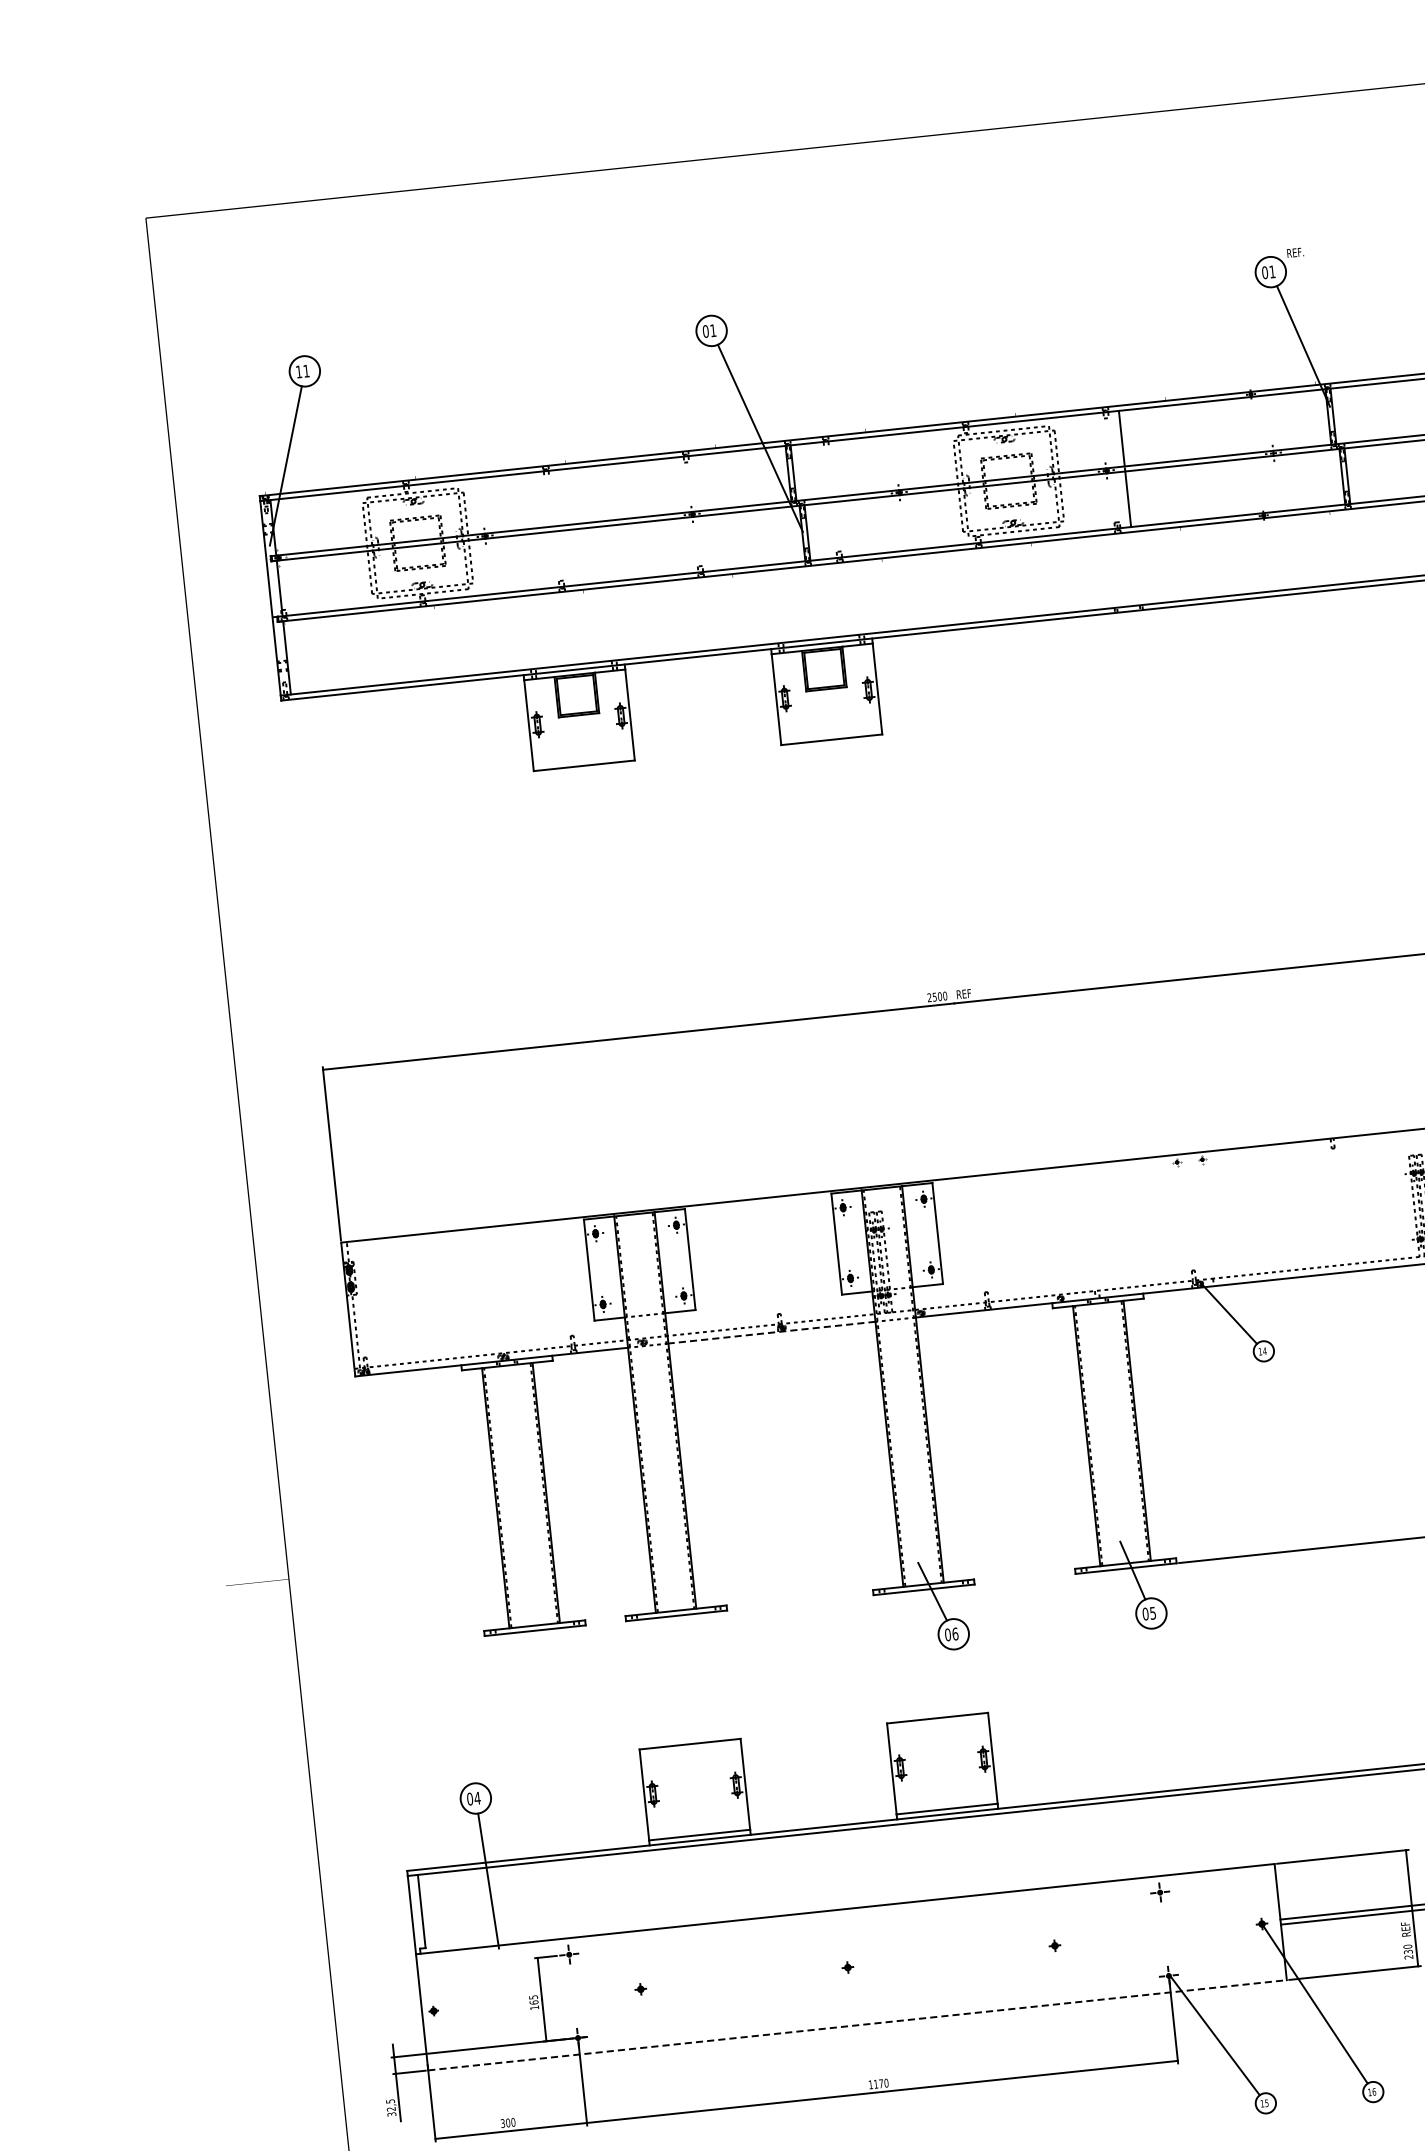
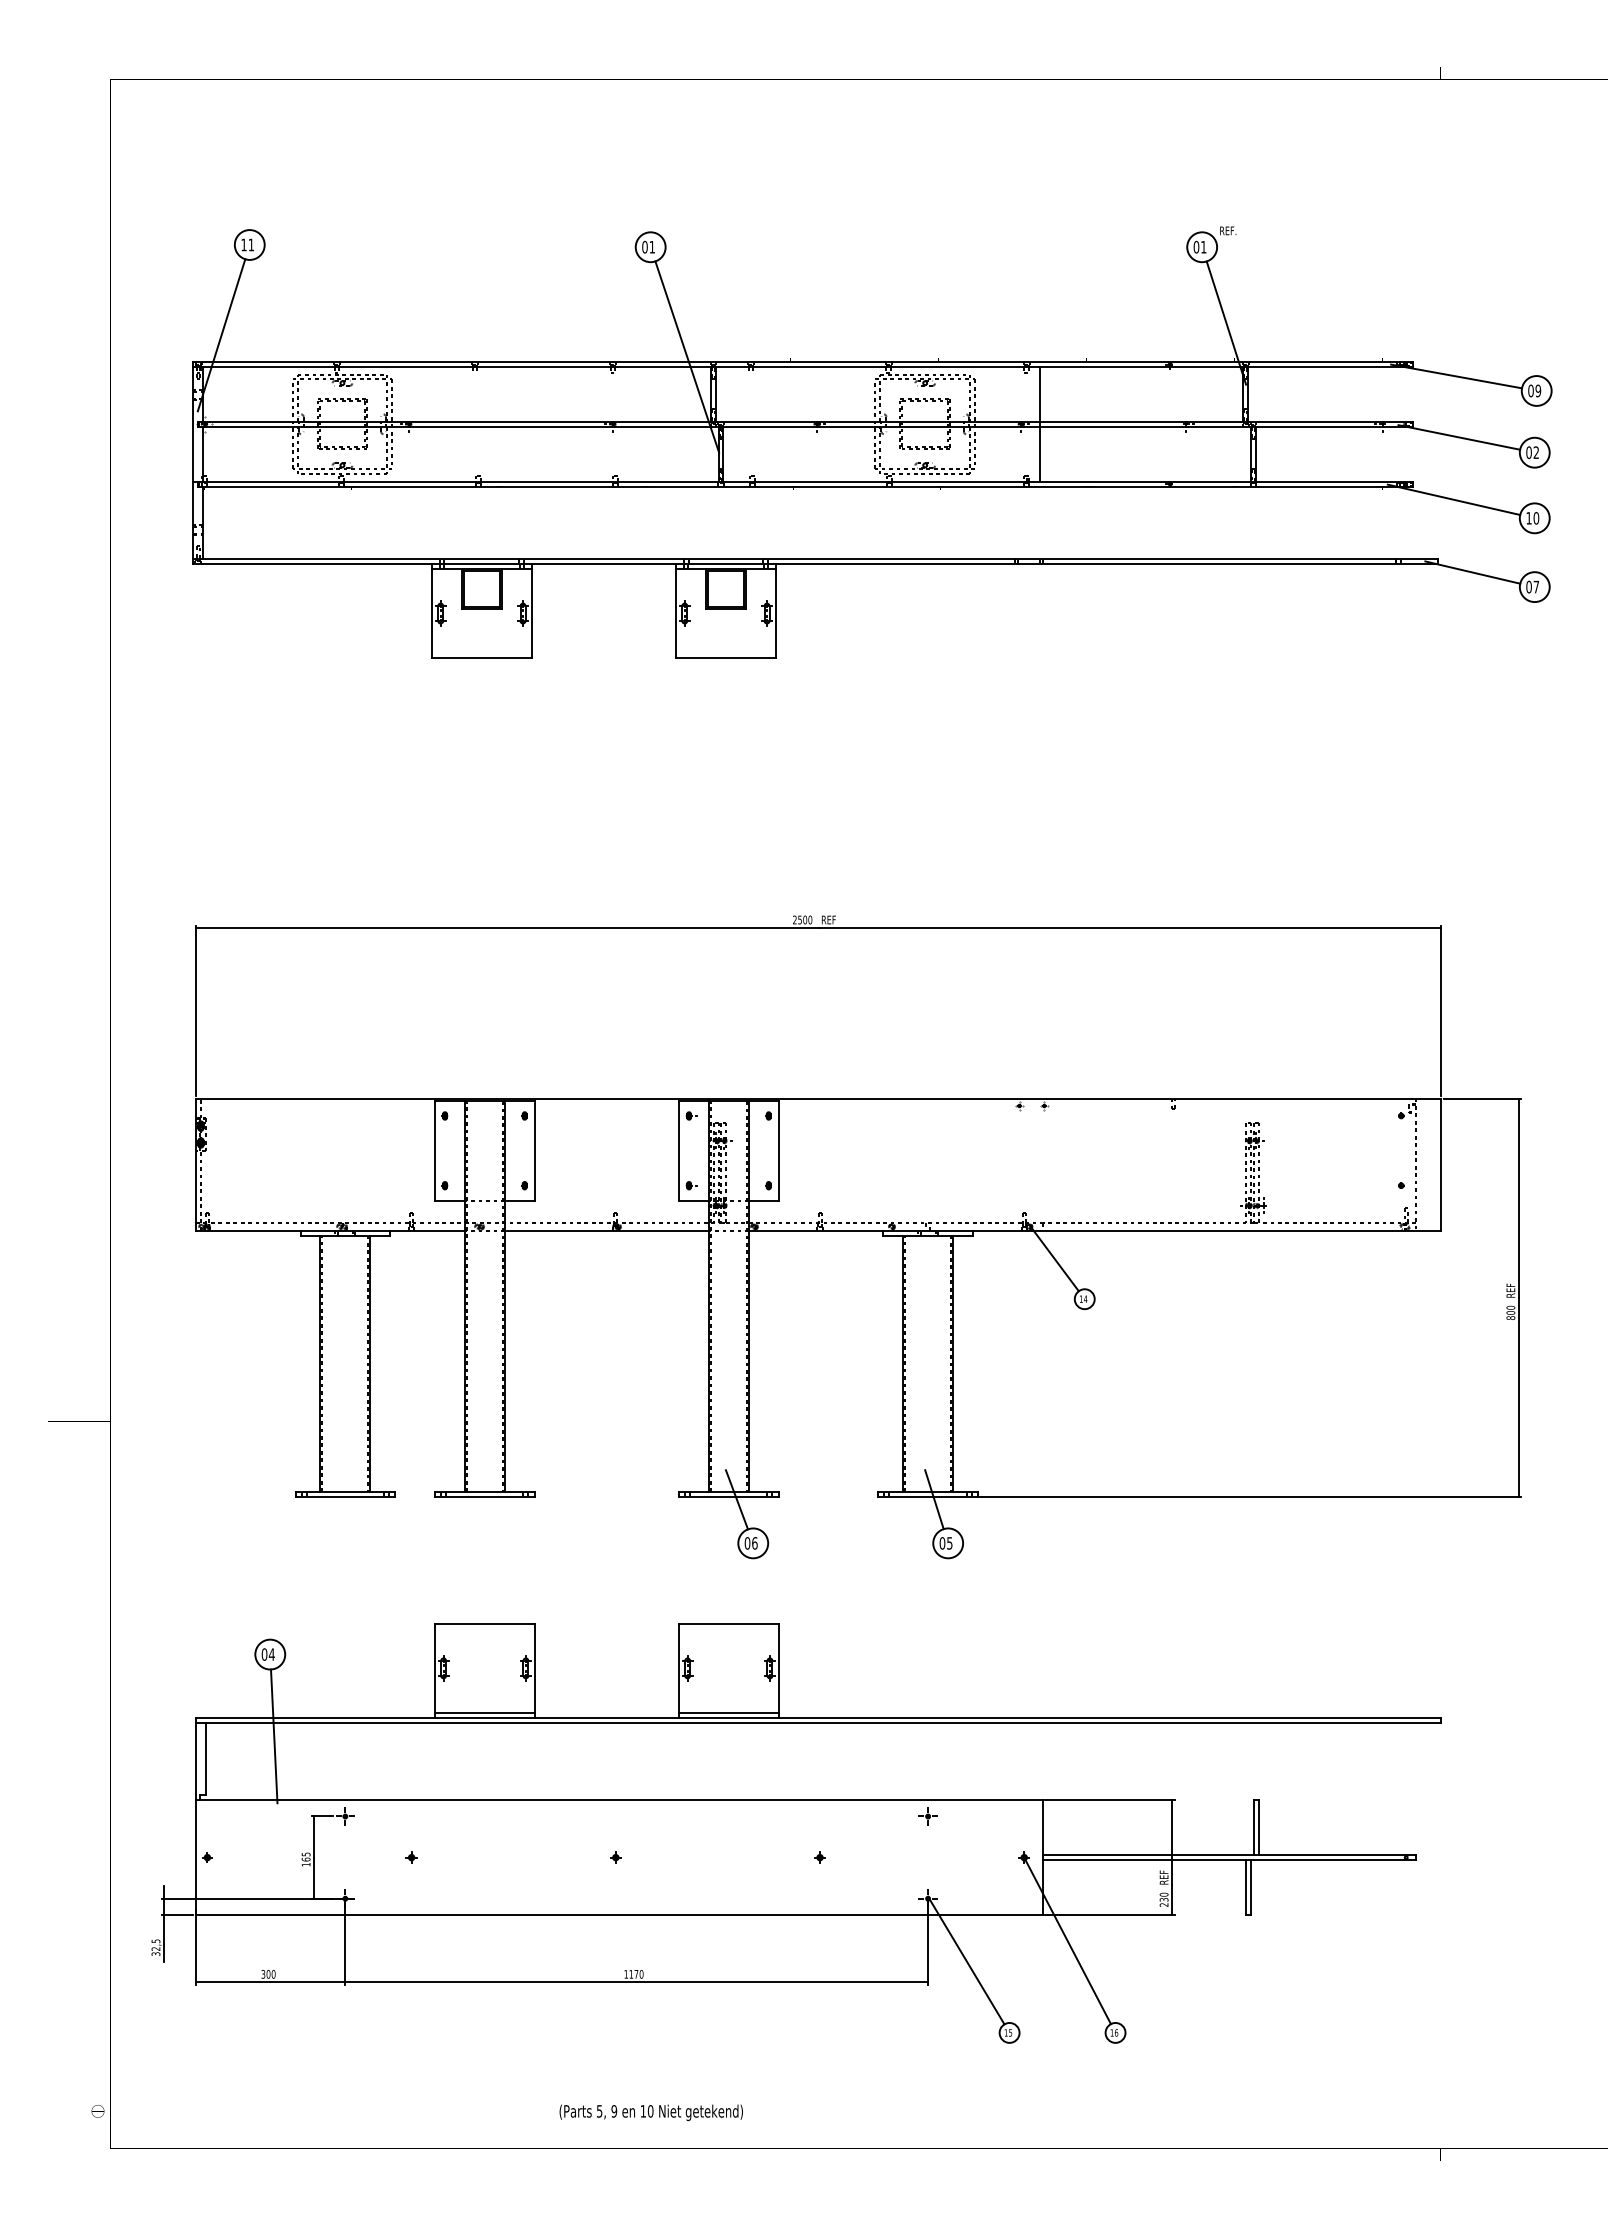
line: (771, 1332) -> (606, 1230), dashed -> solid
line: (857, 2024) -> (619, 1914), dashed -> solid

